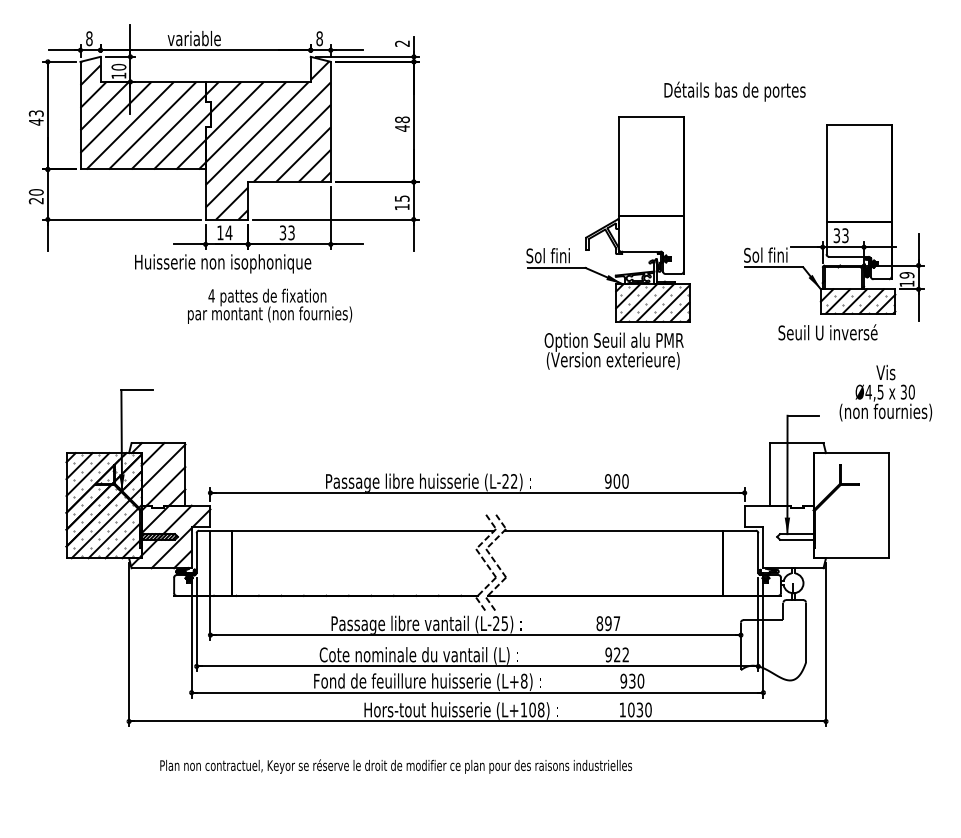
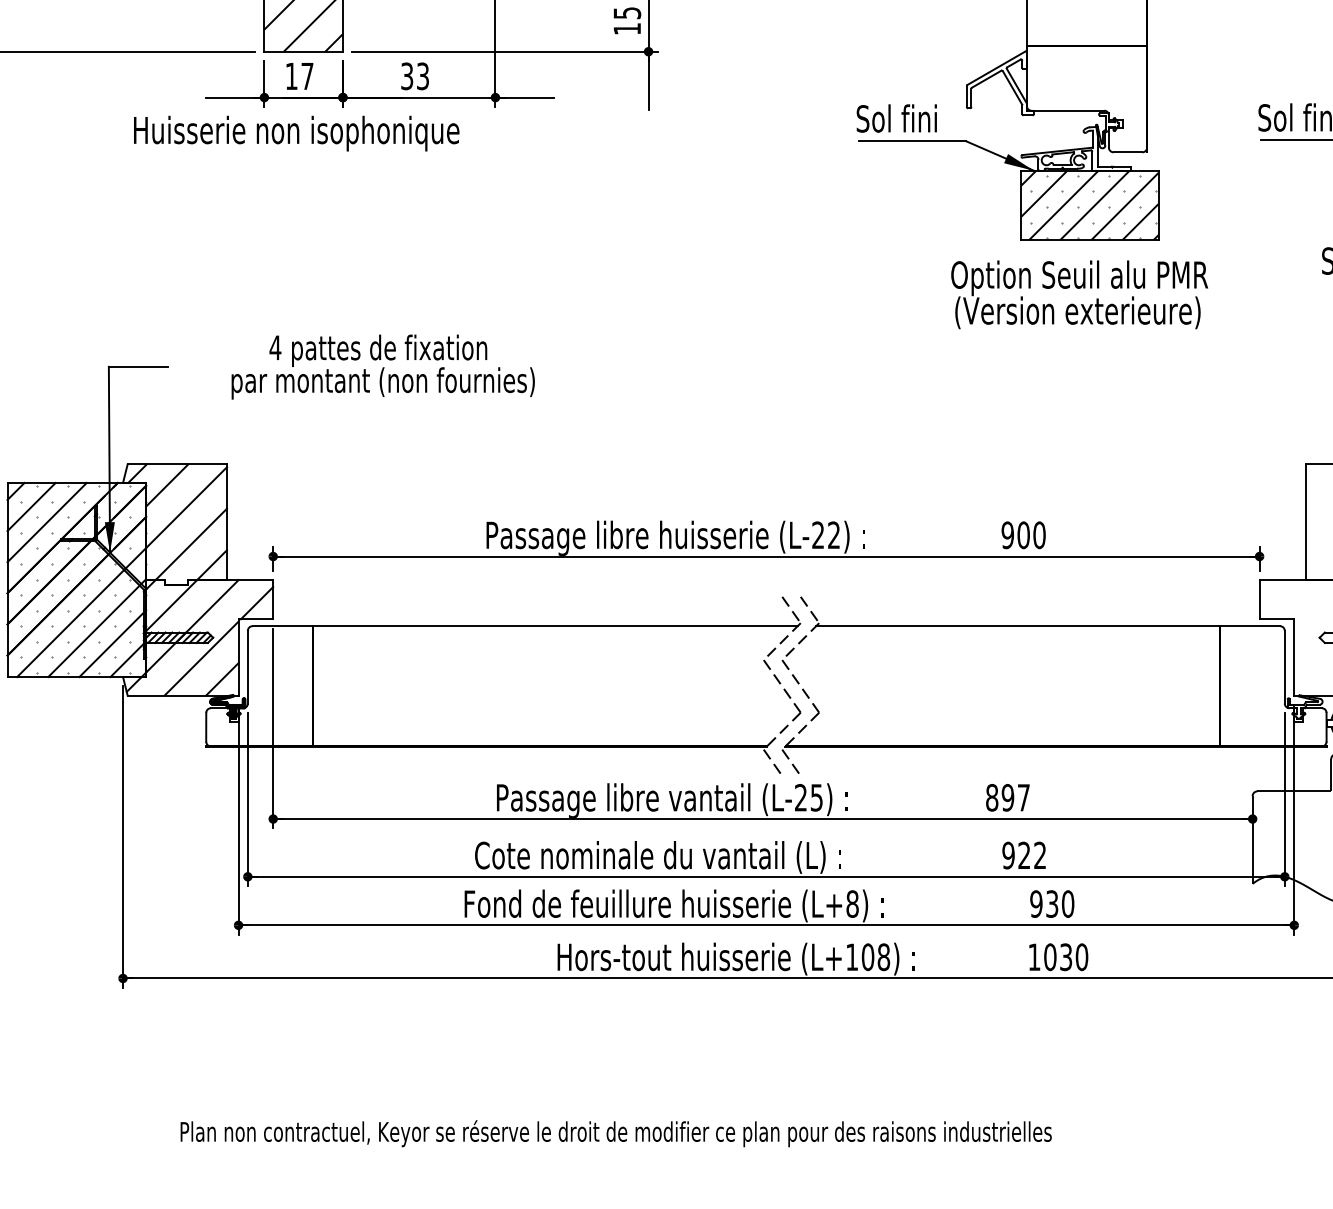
text: (228, 232) -> (306, 75), 14 -> 17
text: (270, 305) -> (384, 365), moved
text: (613, 350) -> (1078, 293), moved
text: (396, 766) -> (616, 1133), moved

